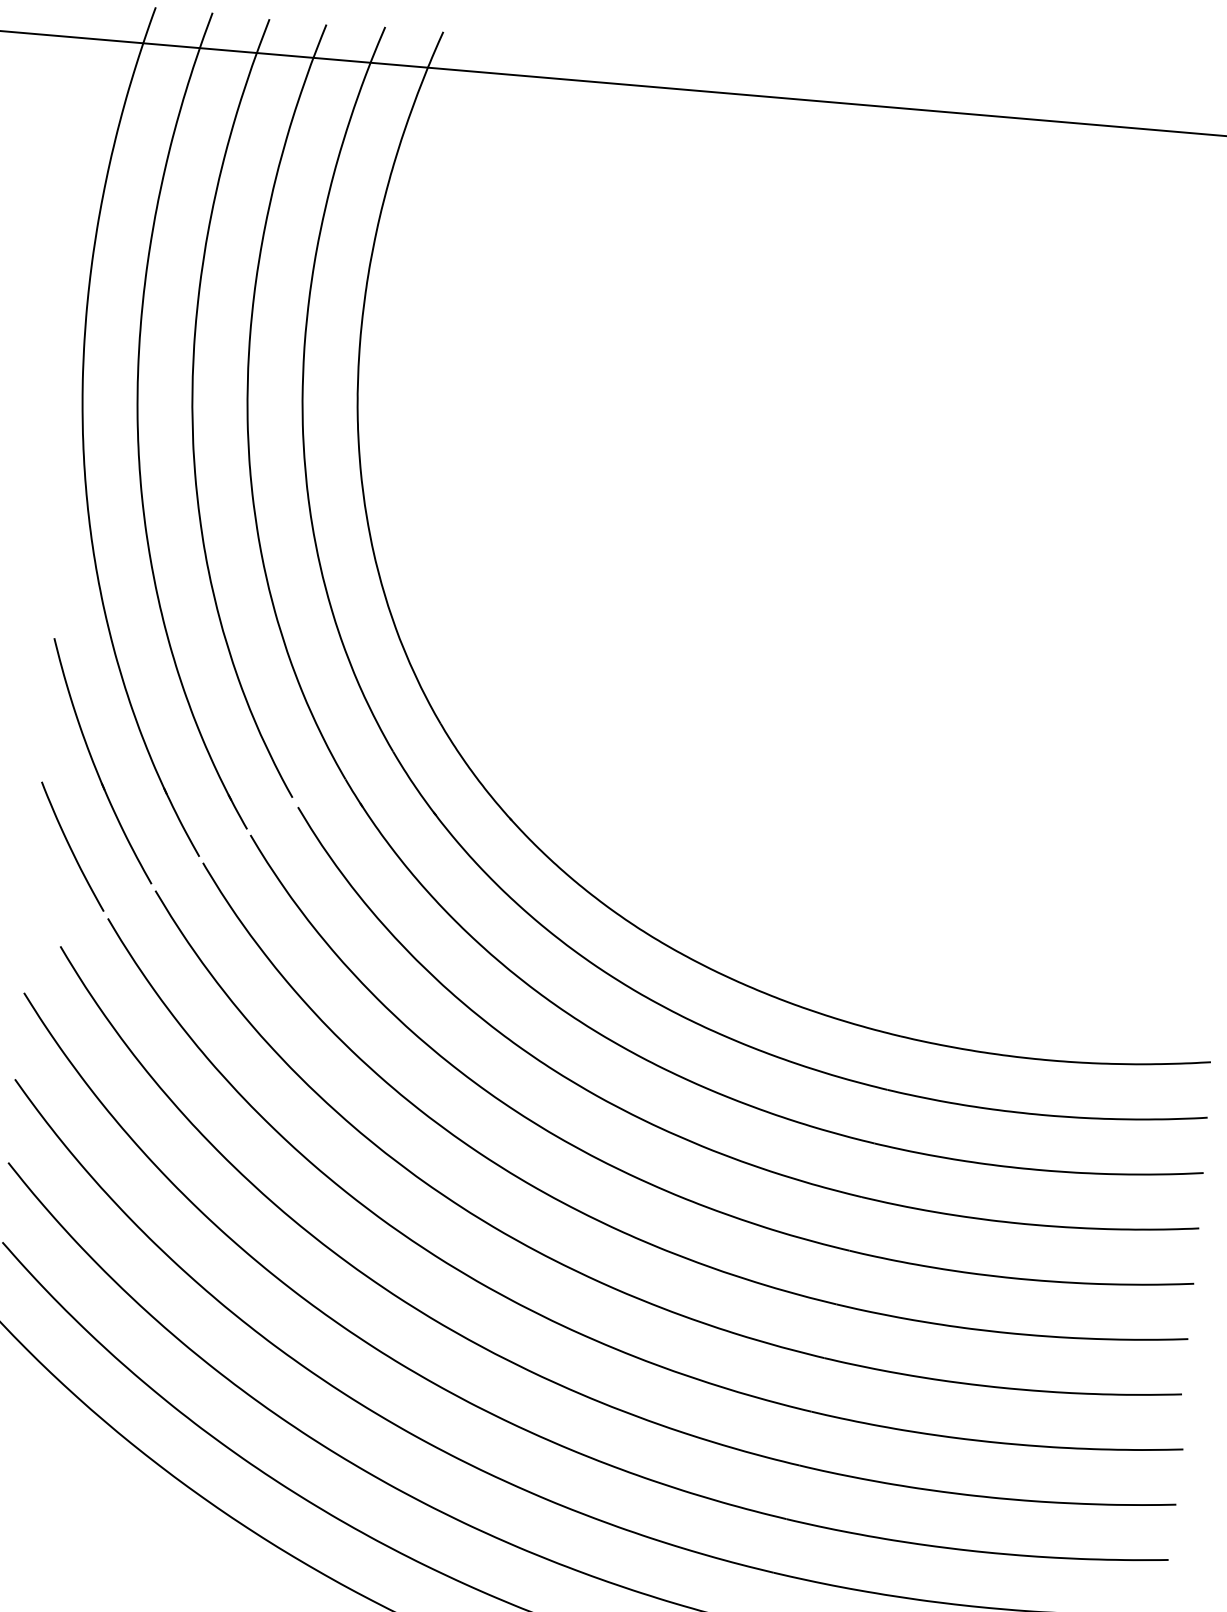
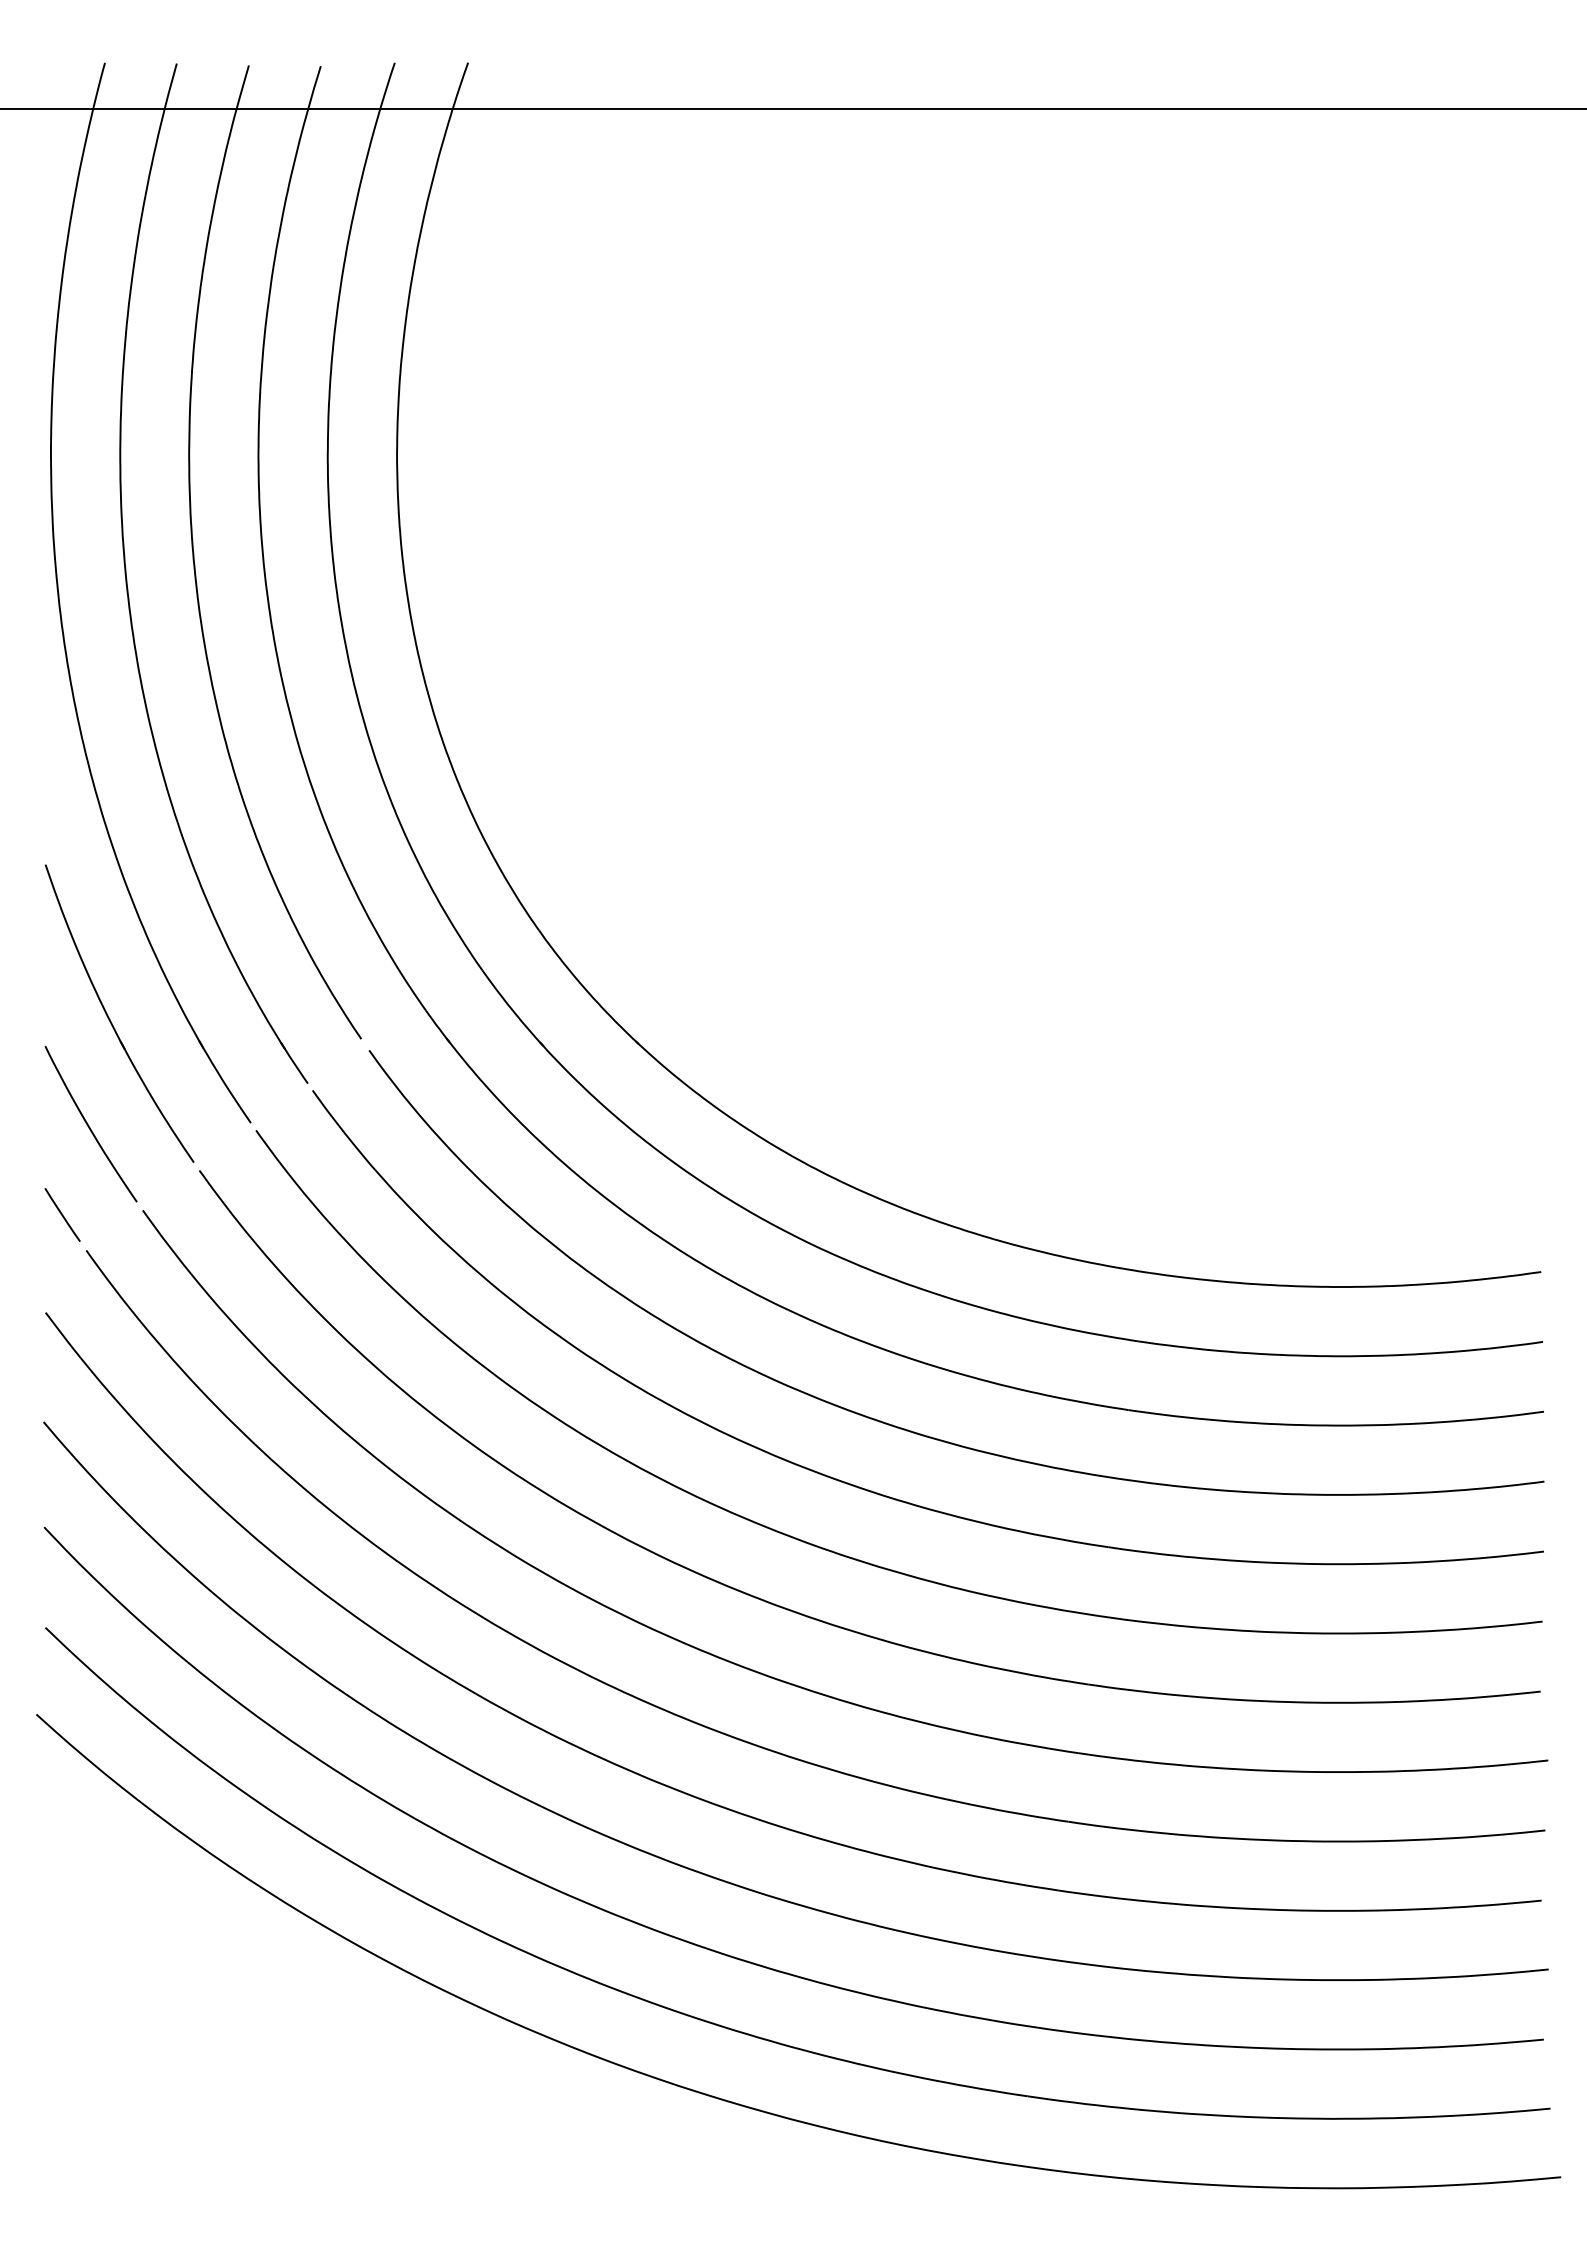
line: (44, 916) -> (62, 1214), added

